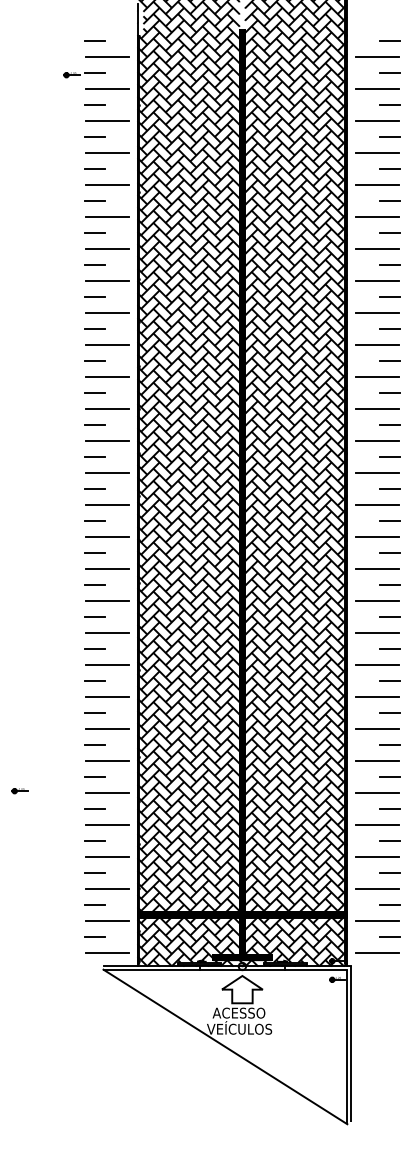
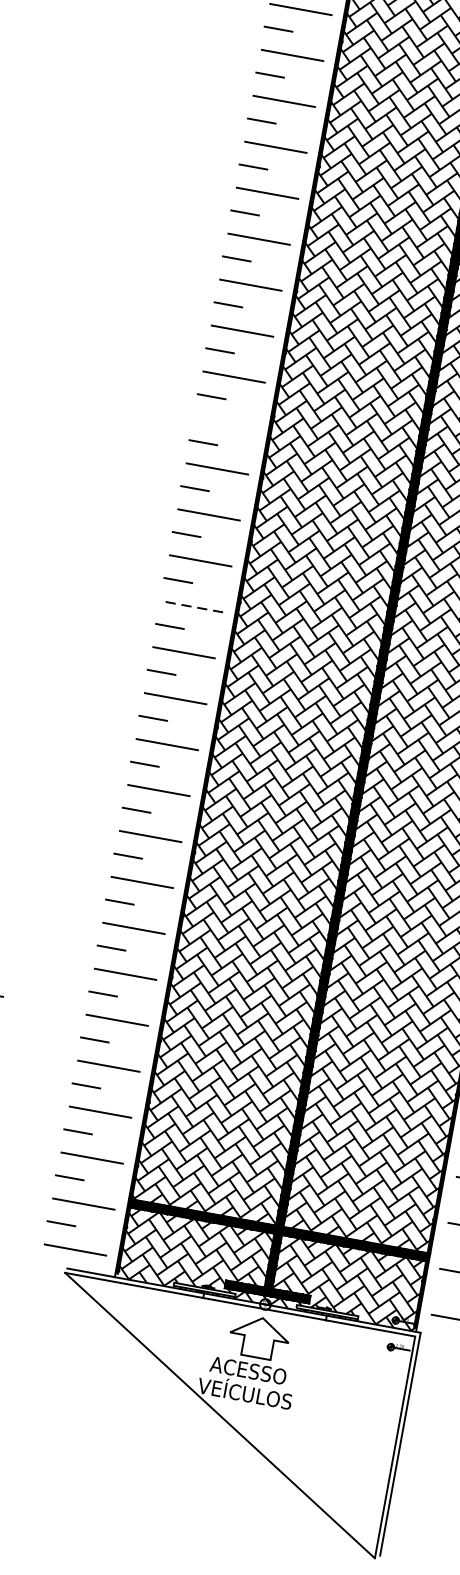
line: (107, 376) -> (225, 422), removed
line: (107, 504) -> (192, 606), solid -> dashed

